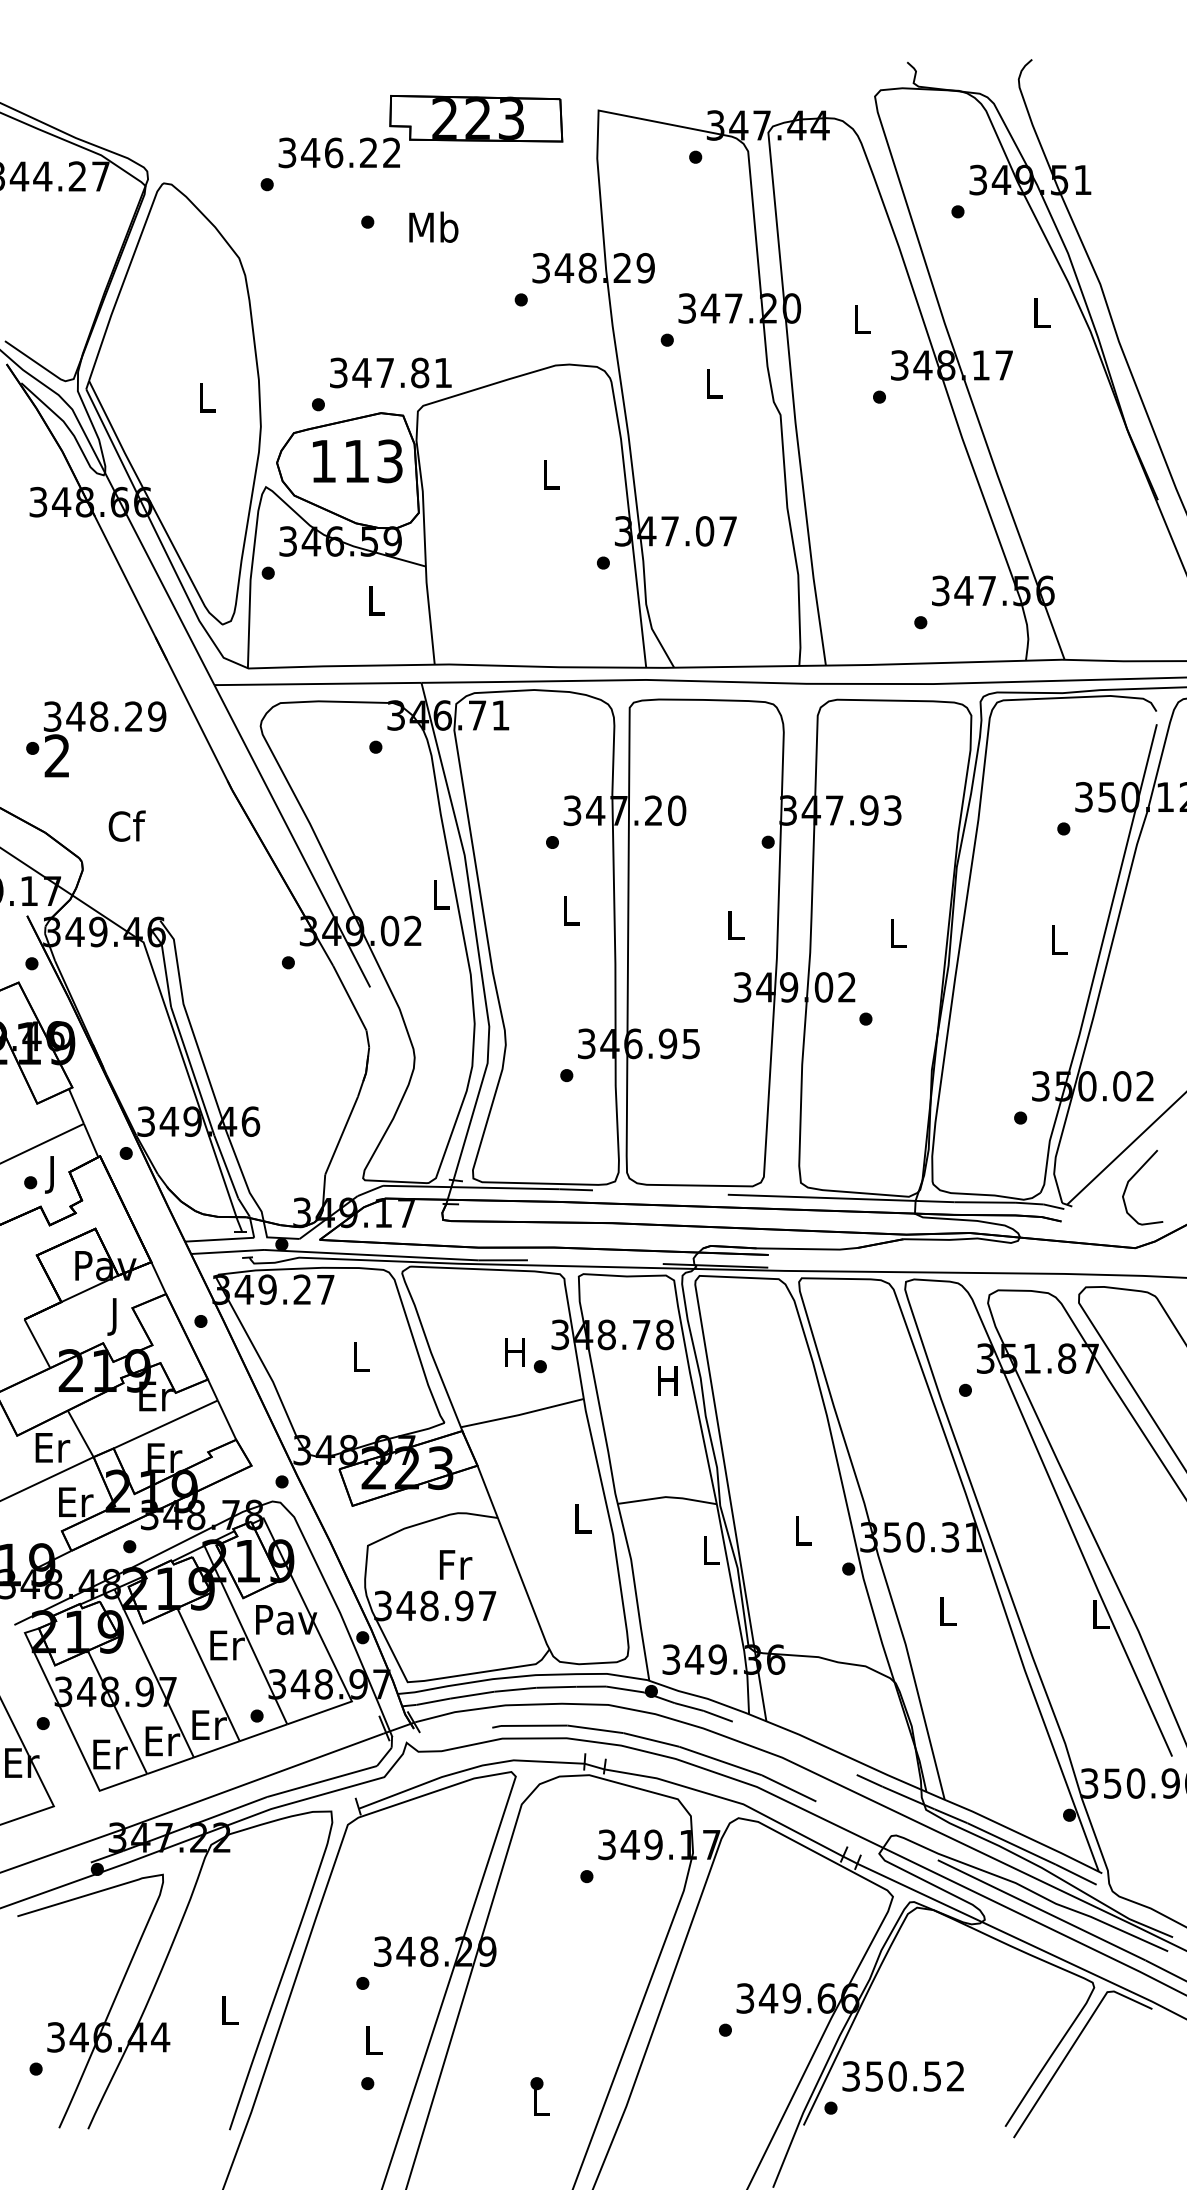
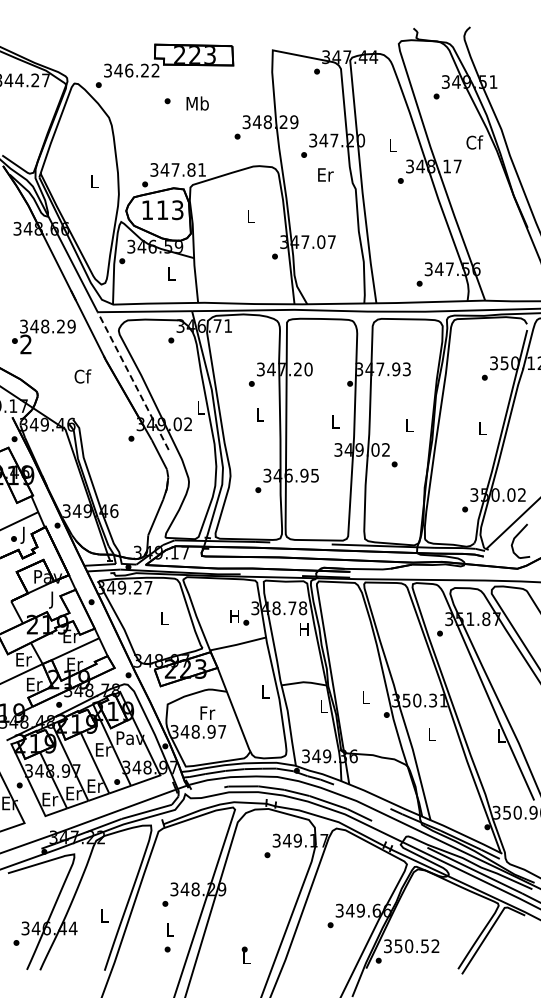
part: (411, 141) -> (164, 65), moved
text: (1041, 312) -> (474, 142), L -> Cf
text: (714, 382) -> (325, 174), L -> Er
text: (126, 826) -> (82, 376), moved
line: (292, 834) -> (133, 380), solid -> dashed

